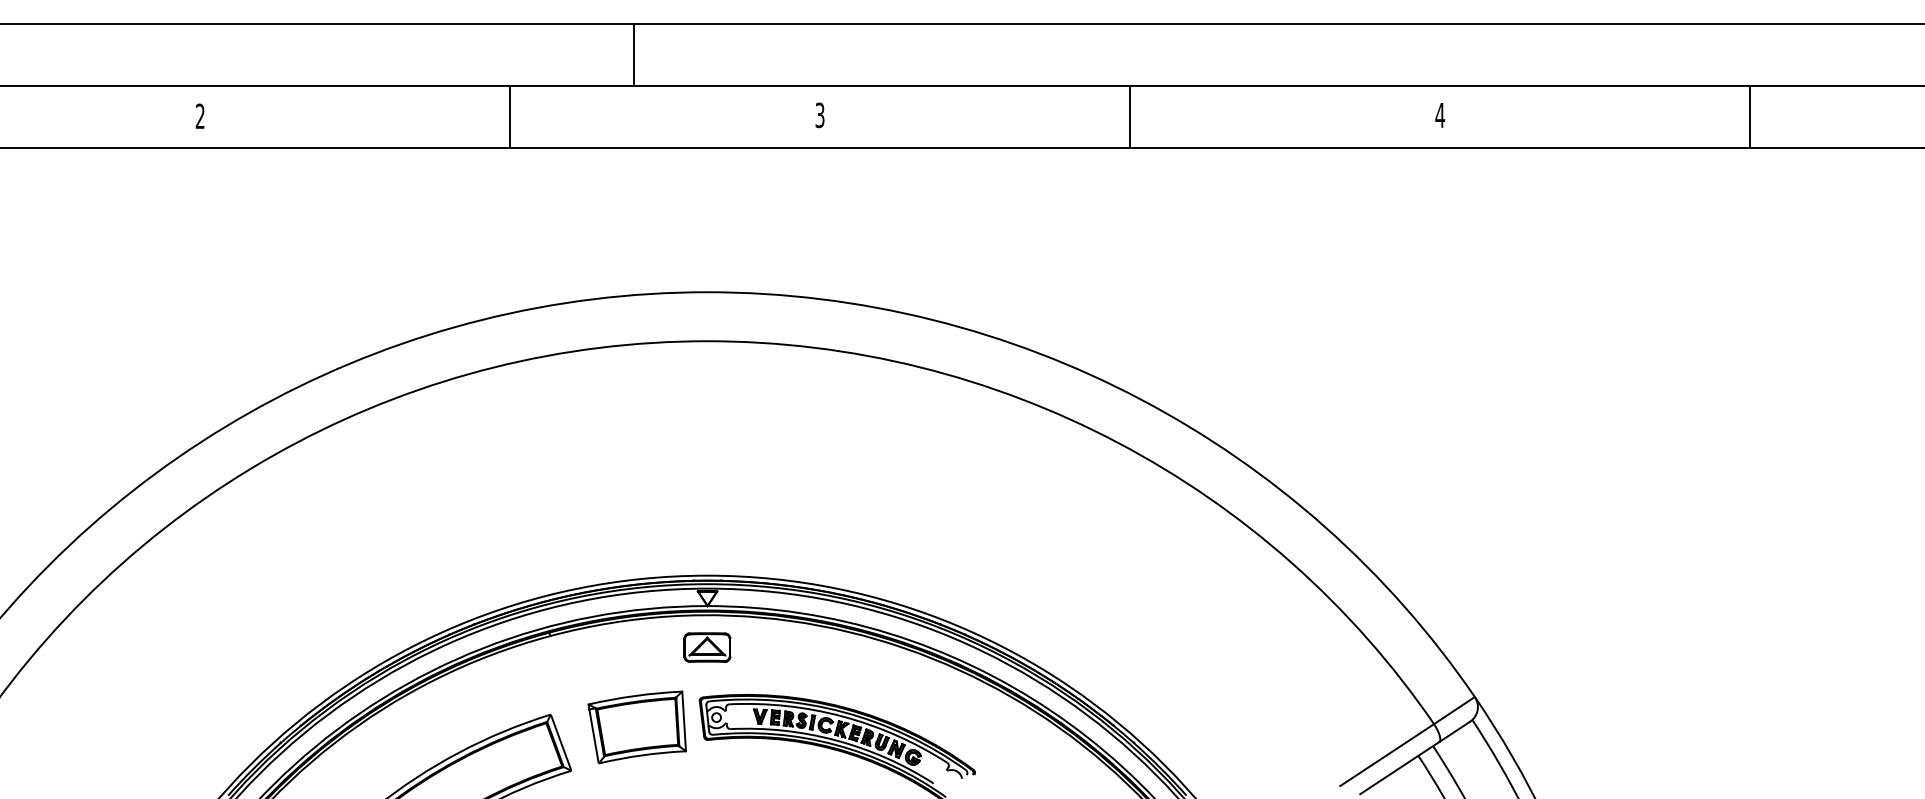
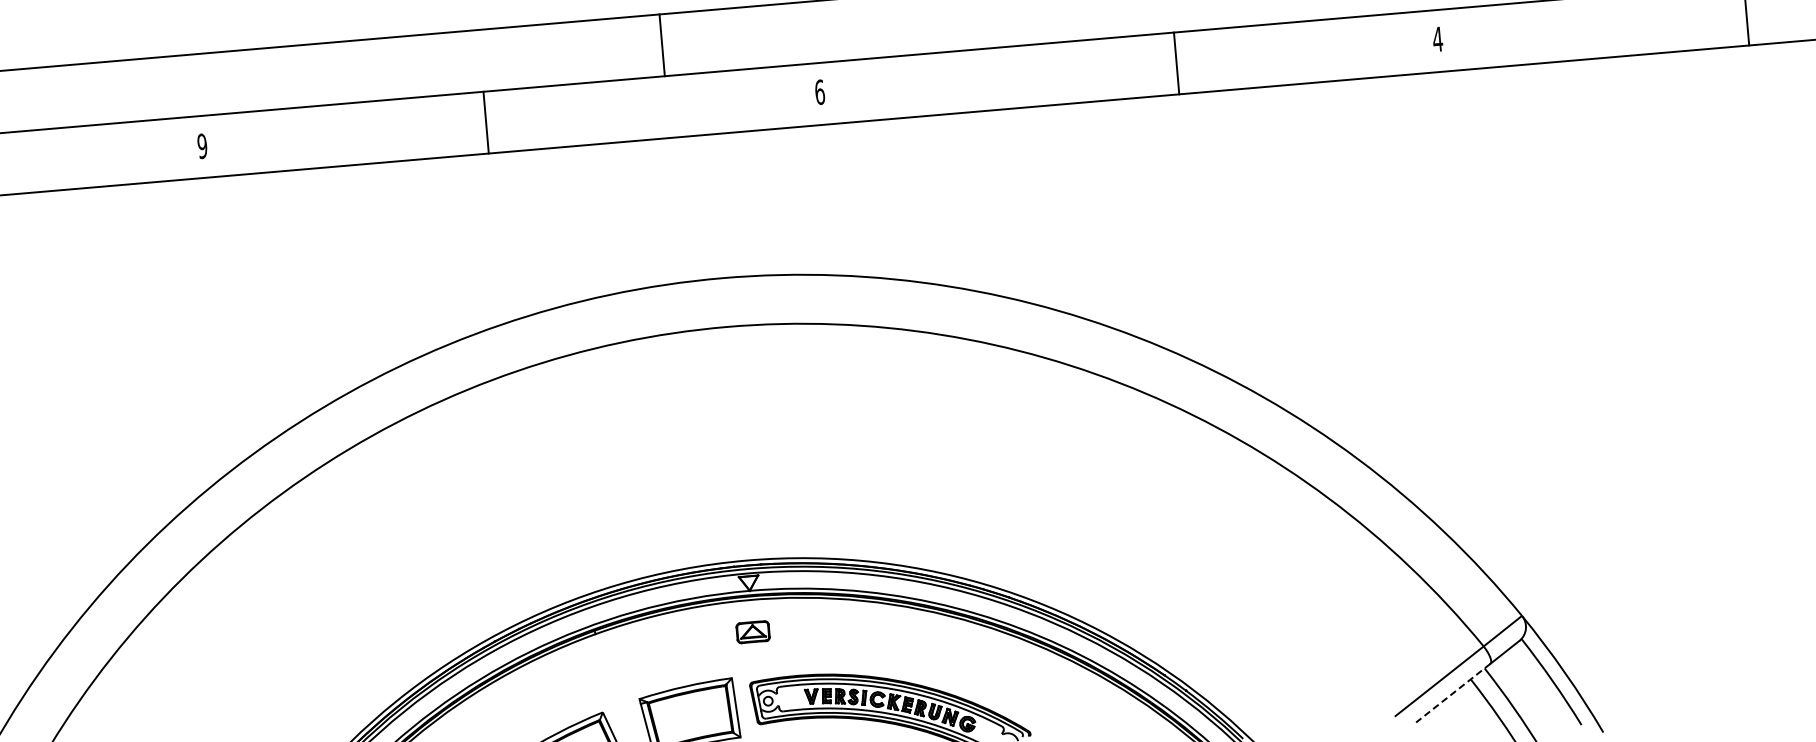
line: (633, 55) -> (661, 45), moved
text: (819, 115) -> (819, 92), 3 -> 6
text: (199, 116) -> (201, 146), 2 -> 9
line: (509, 117) -> (485, 123), moved
line: (1129, 117) -> (1176, 63), moved
part: (707, 647) -> (753, 632), size x0.7
line: (1399, 768) -> (1453, 693), solid -> dashed

